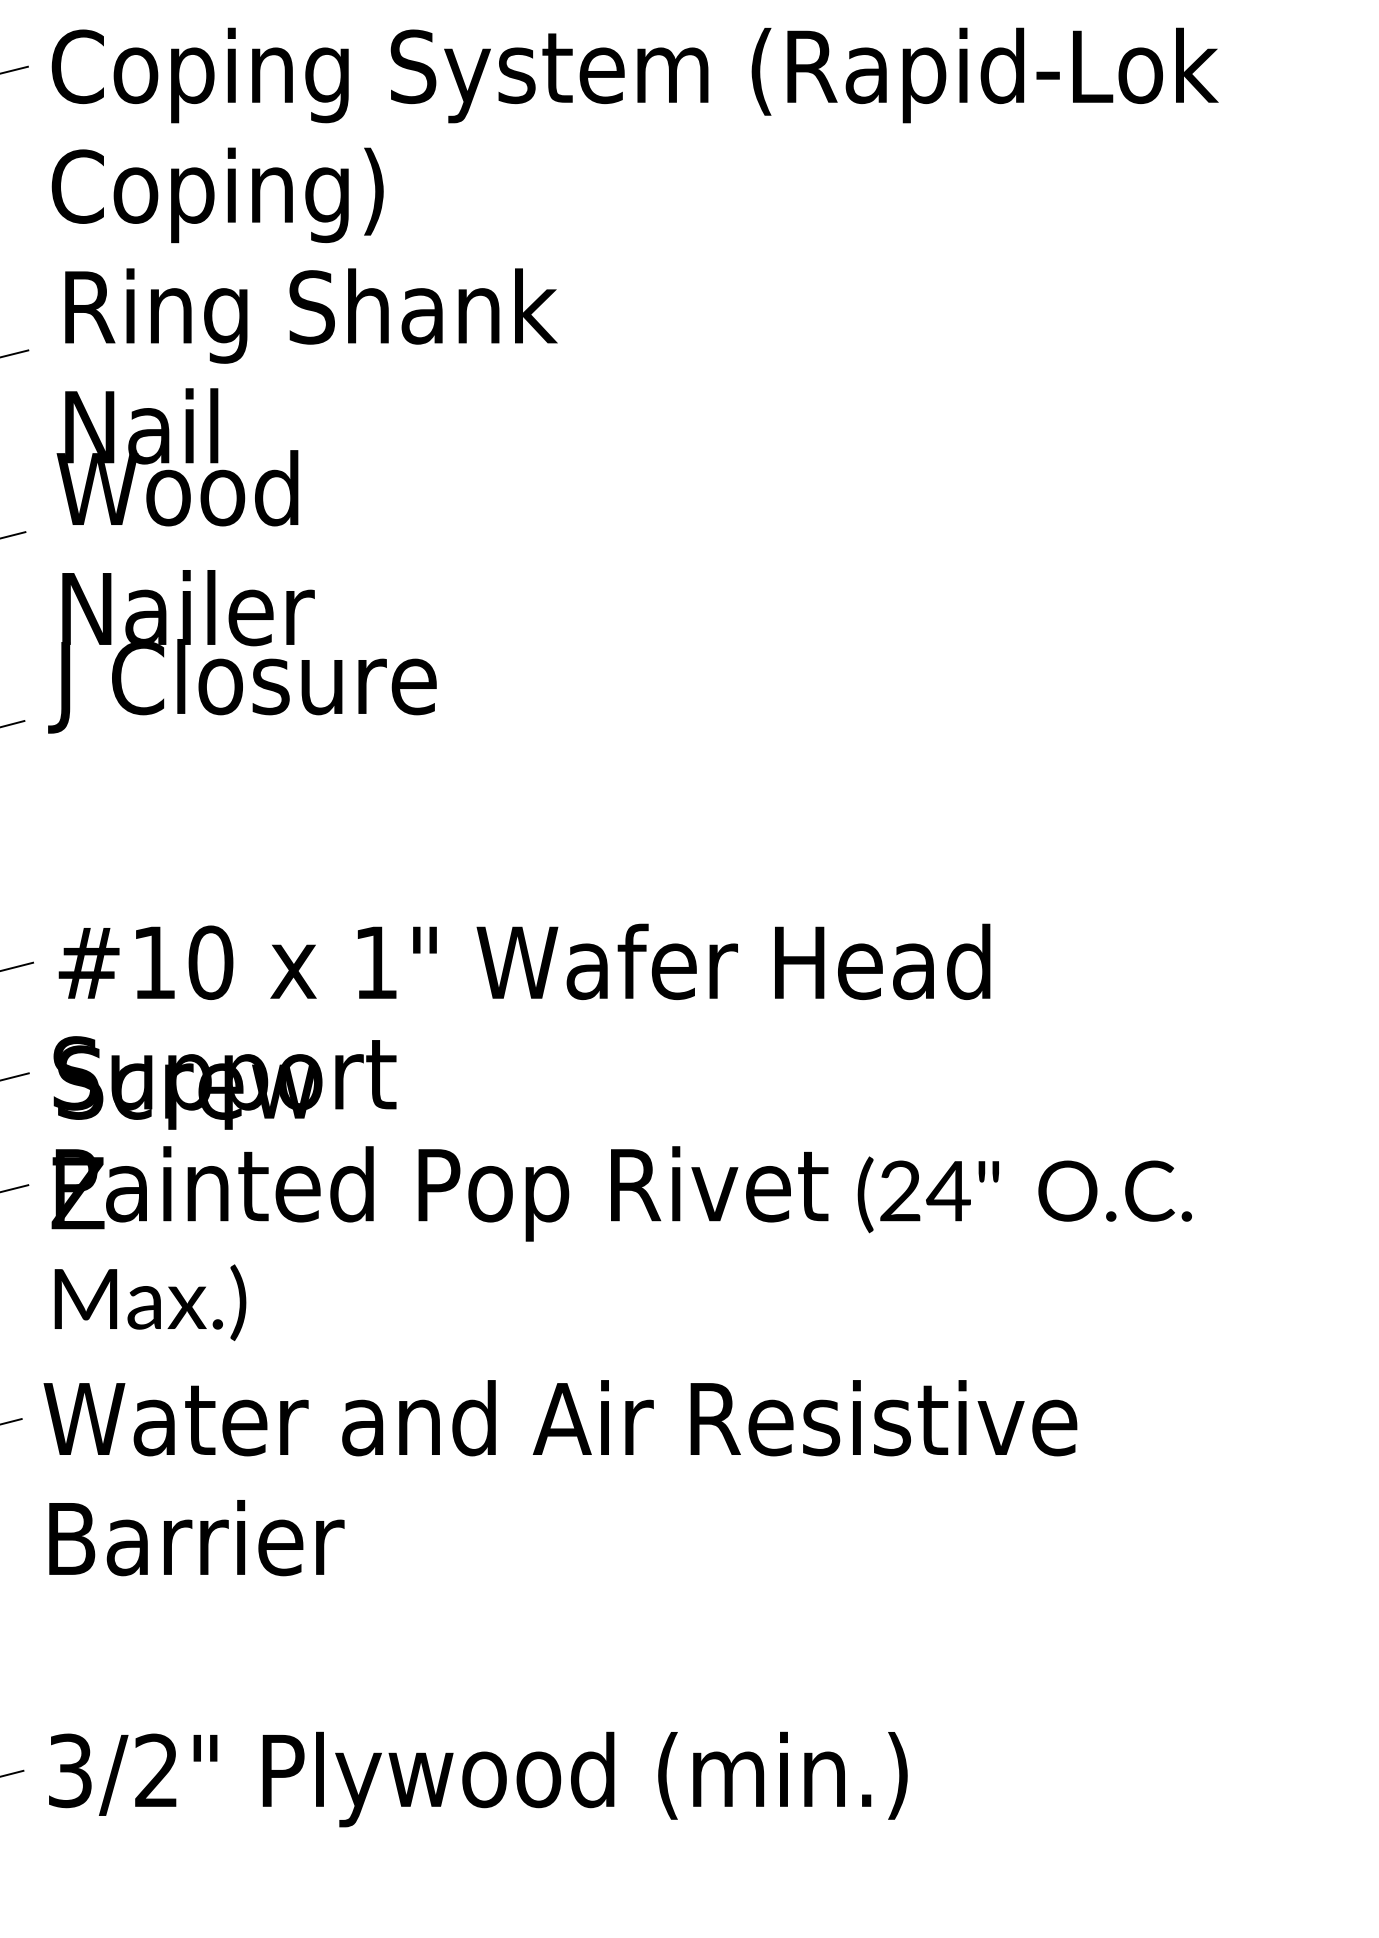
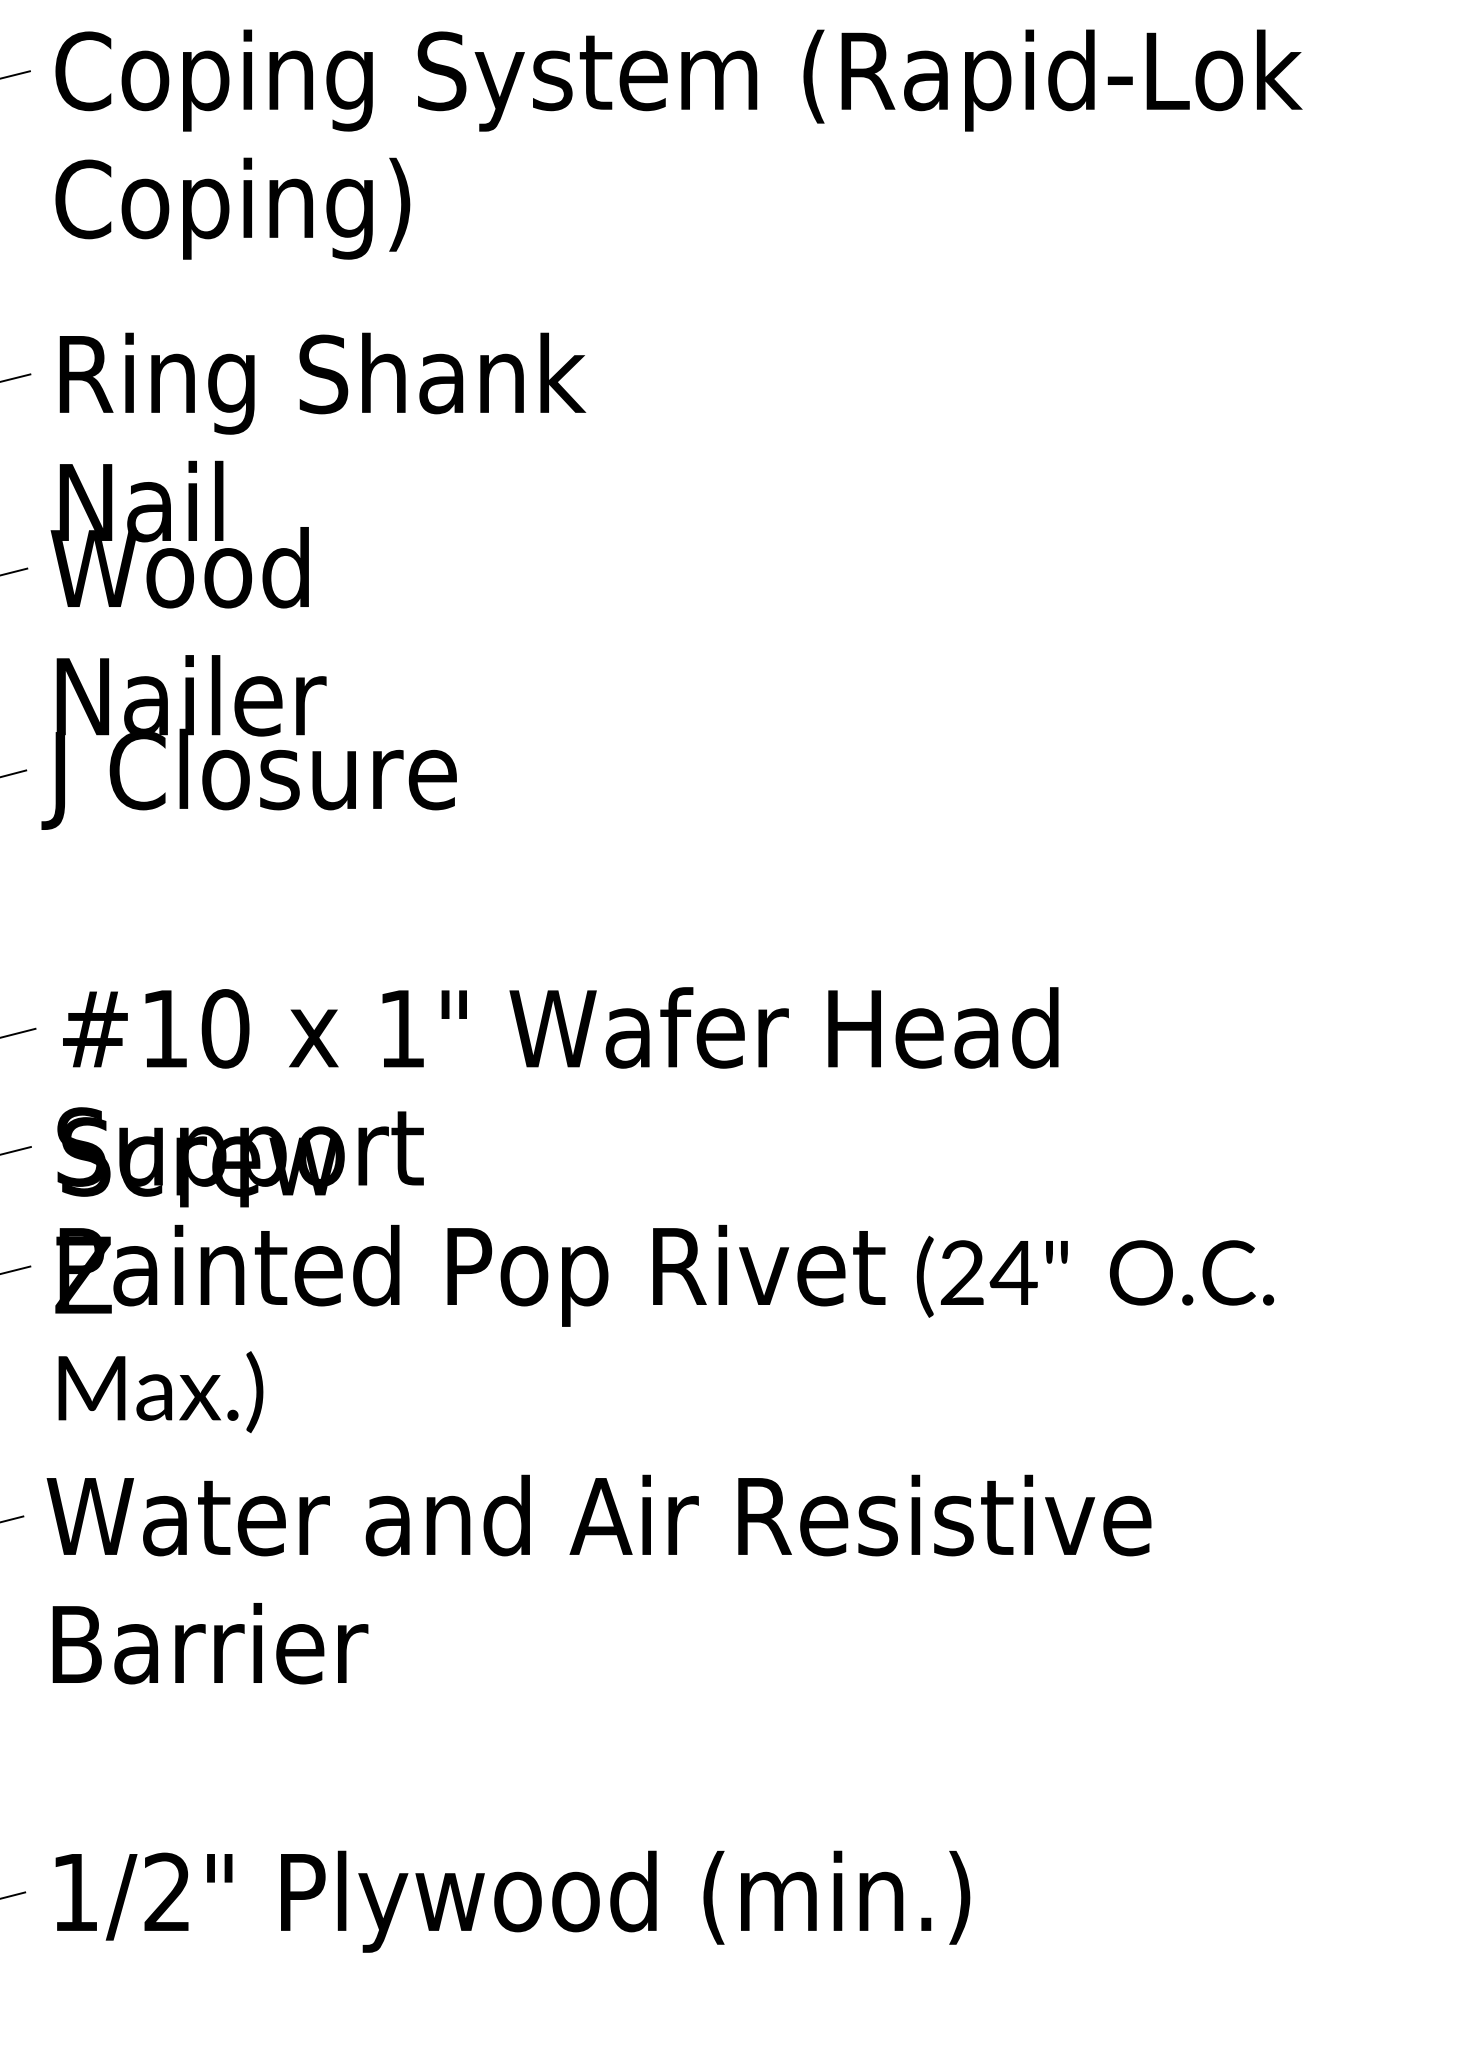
text: (302, 500) -> (313, 580), moved
text: (69, 1770) -> (74, 1892), 3/2" -> 1/2"

